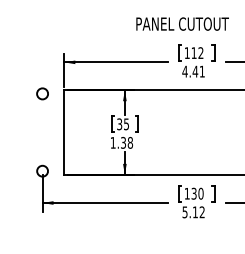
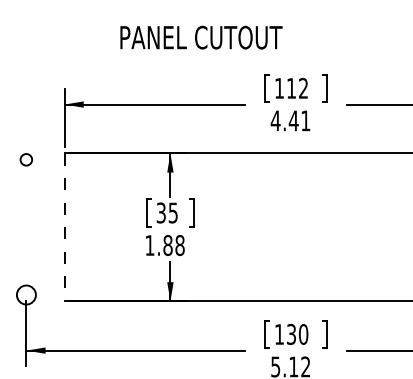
text: (182, 23) -> (201, 36), moved
circle: (42, 93) -> (26, 159), size x0.6
line: (64, 133) -> (64, 229), solid -> dashed
text: (123, 142) -> (167, 244), 1.38 -> 1.88

